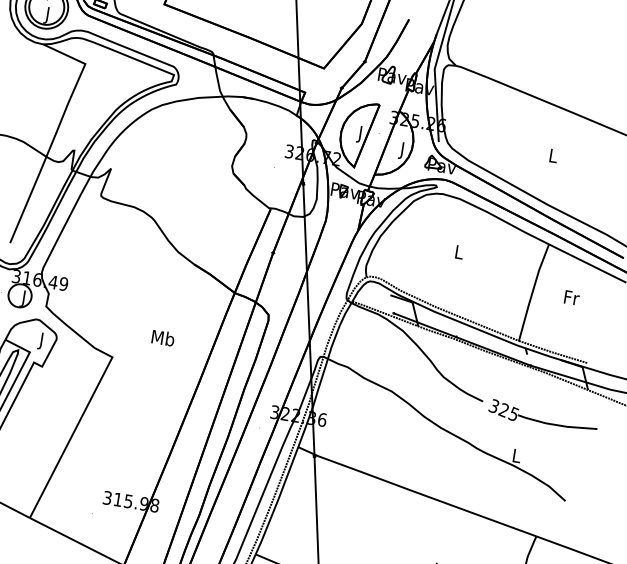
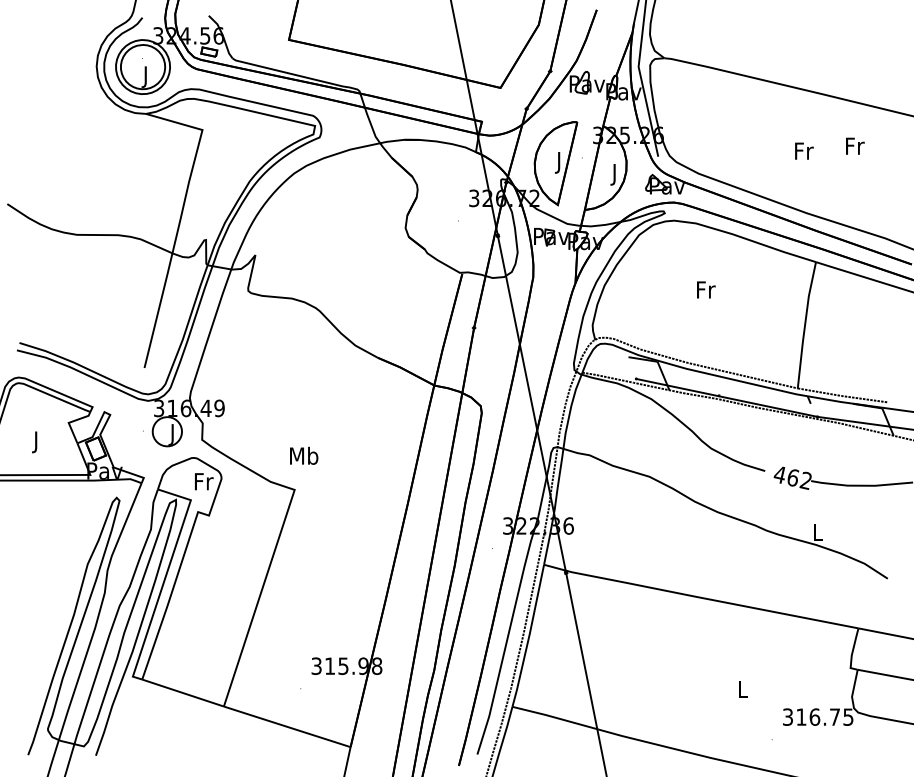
text: (554, 155) -> (804, 150), L -> Fr
text: (459, 252) -> (706, 289), L -> Fr
text: (572, 297) -> (855, 145), moved
text: (163, 337) -> (304, 455), moved
text: (42, 340) -> (204, 483), J -> Fr
text: (503, 410) -> (792, 477), 325 -> 462

